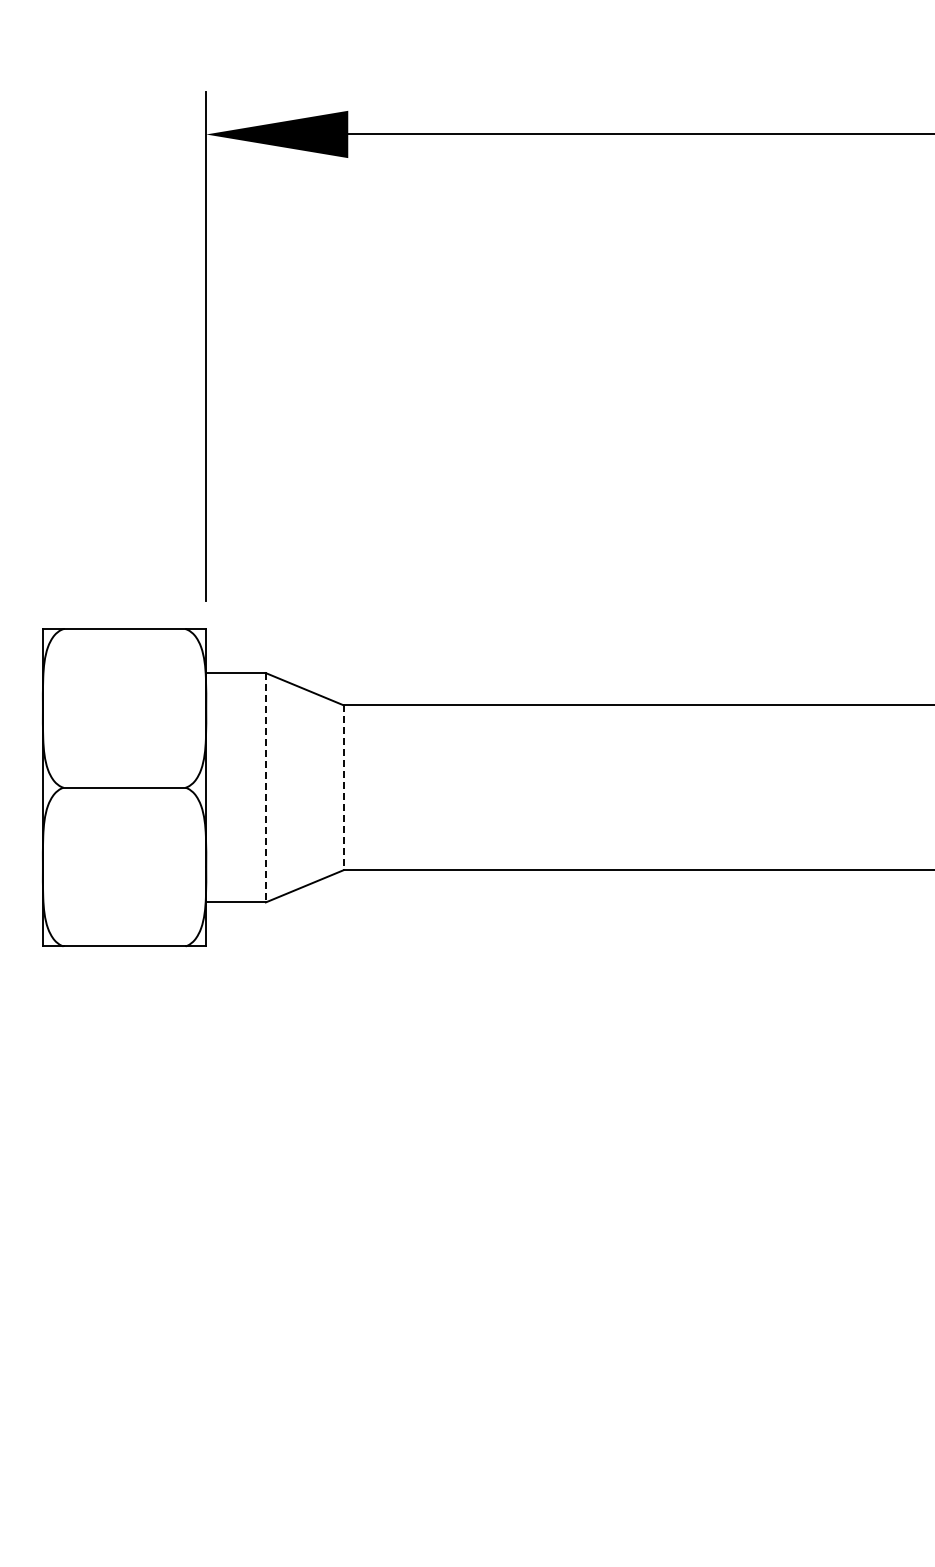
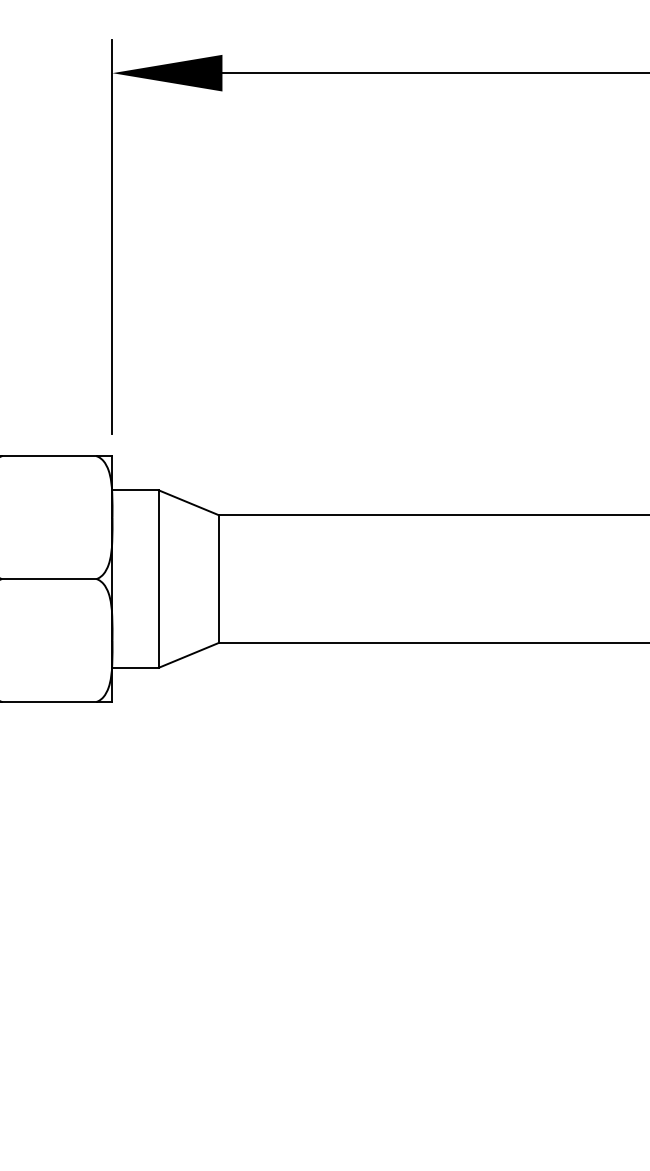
line: (265, 787) -> (158, 578), dashed -> solid
line: (343, 788) -> (218, 579), dashed -> solid

